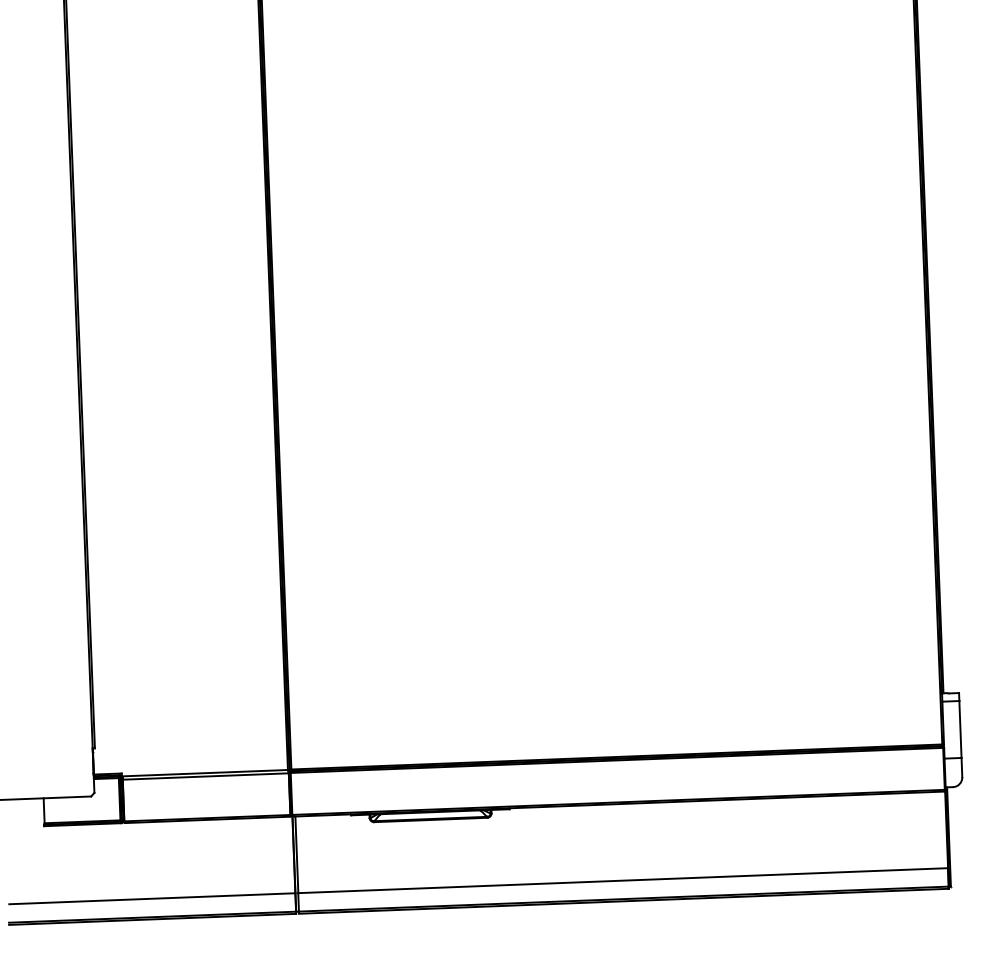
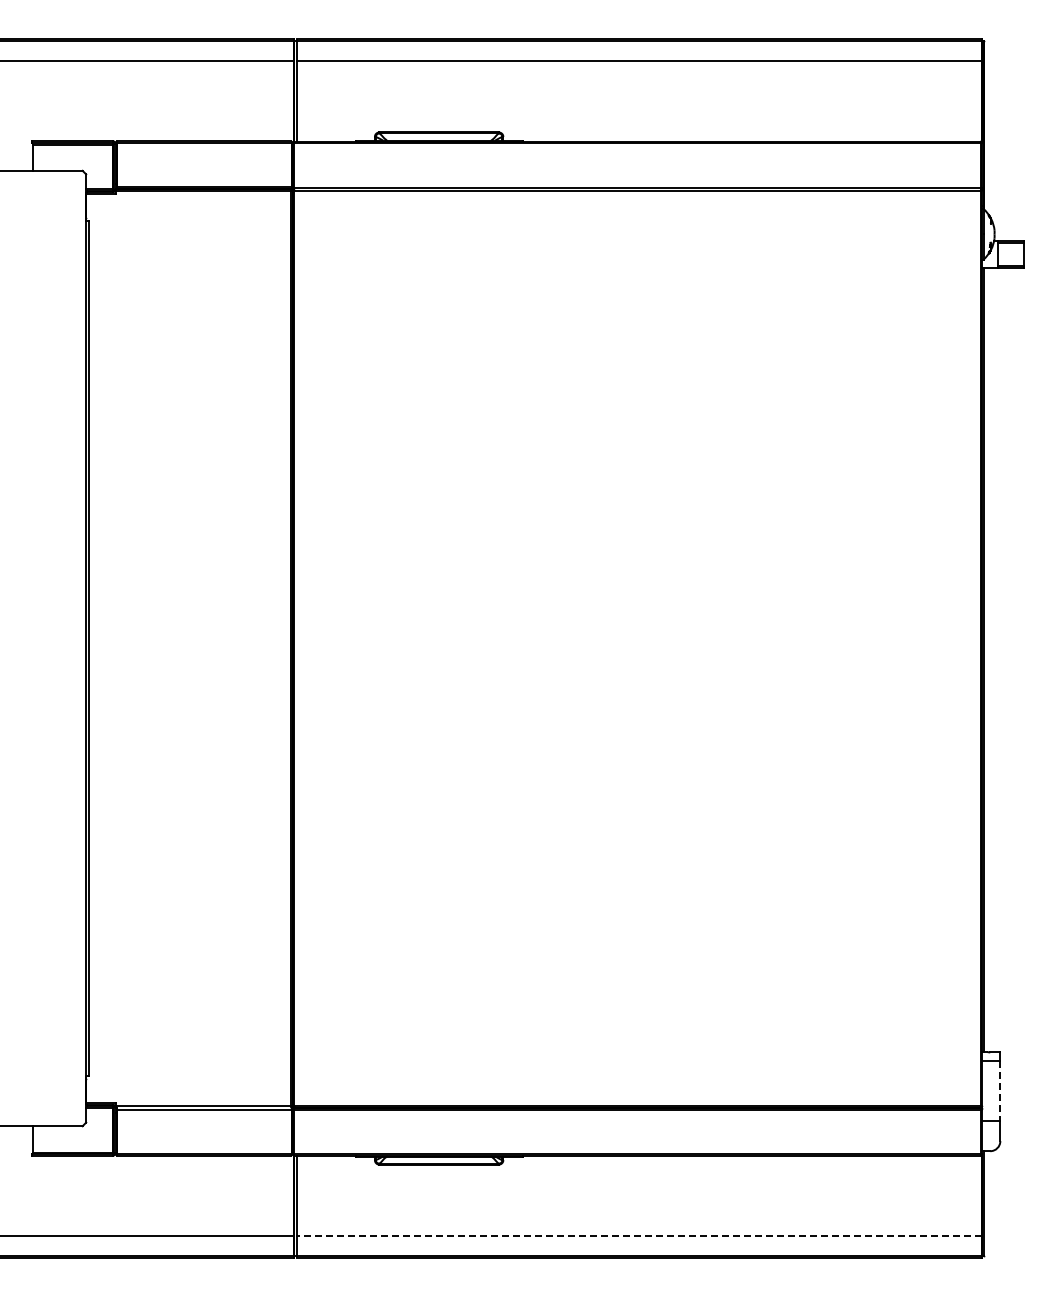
line: (960, 730) -> (1000, 1091), solid -> dashed
line: (622, 880) -> (638, 1236), solid -> dashed

